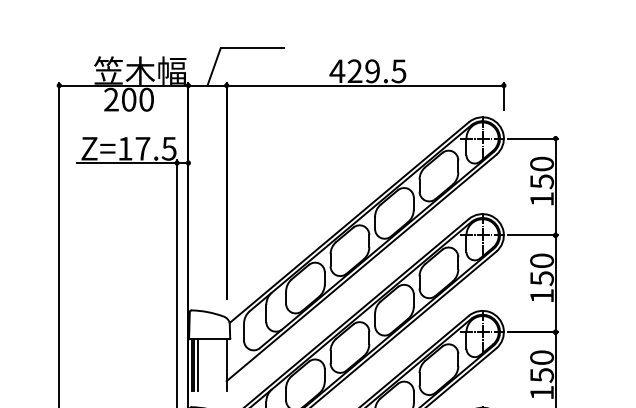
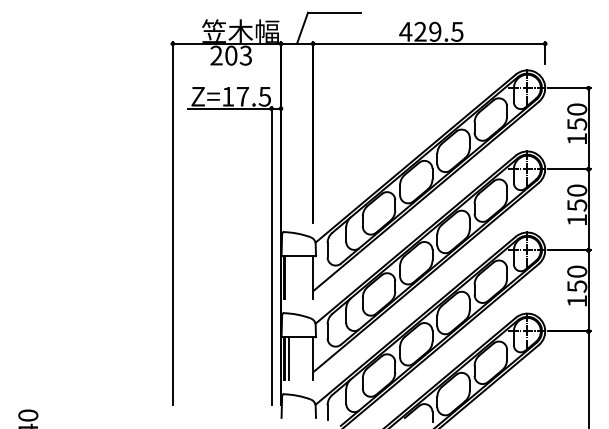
text: (146, 99) -> (245, 55), 200 -> 203
line: (197, 364) -> (288, 277), removed

